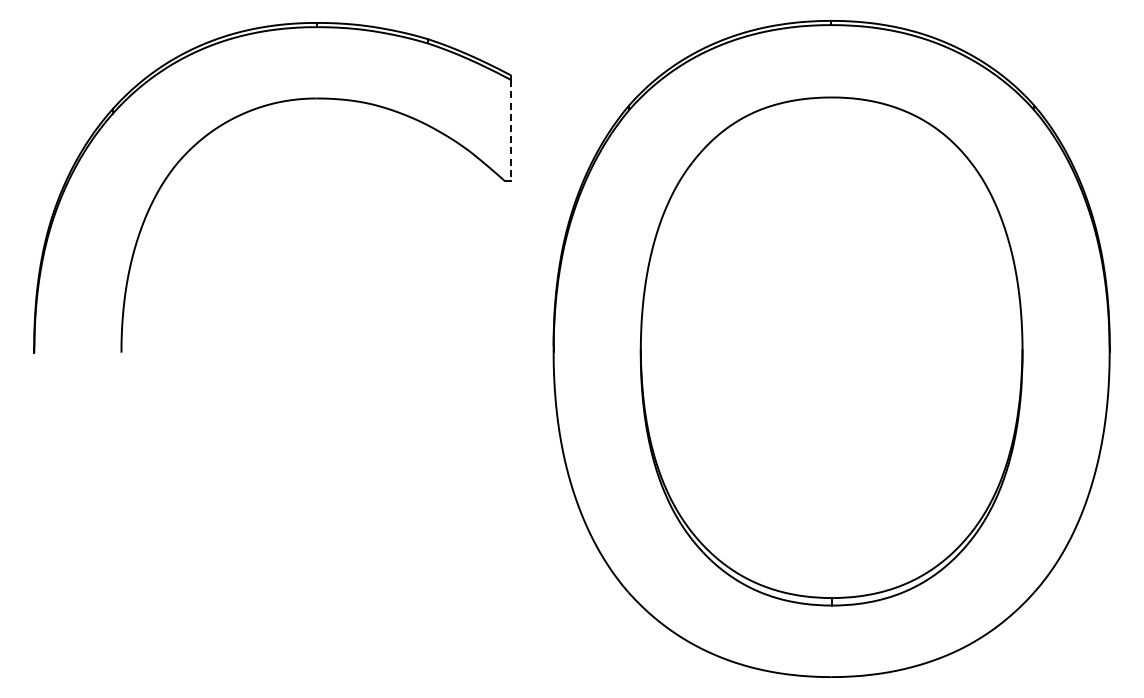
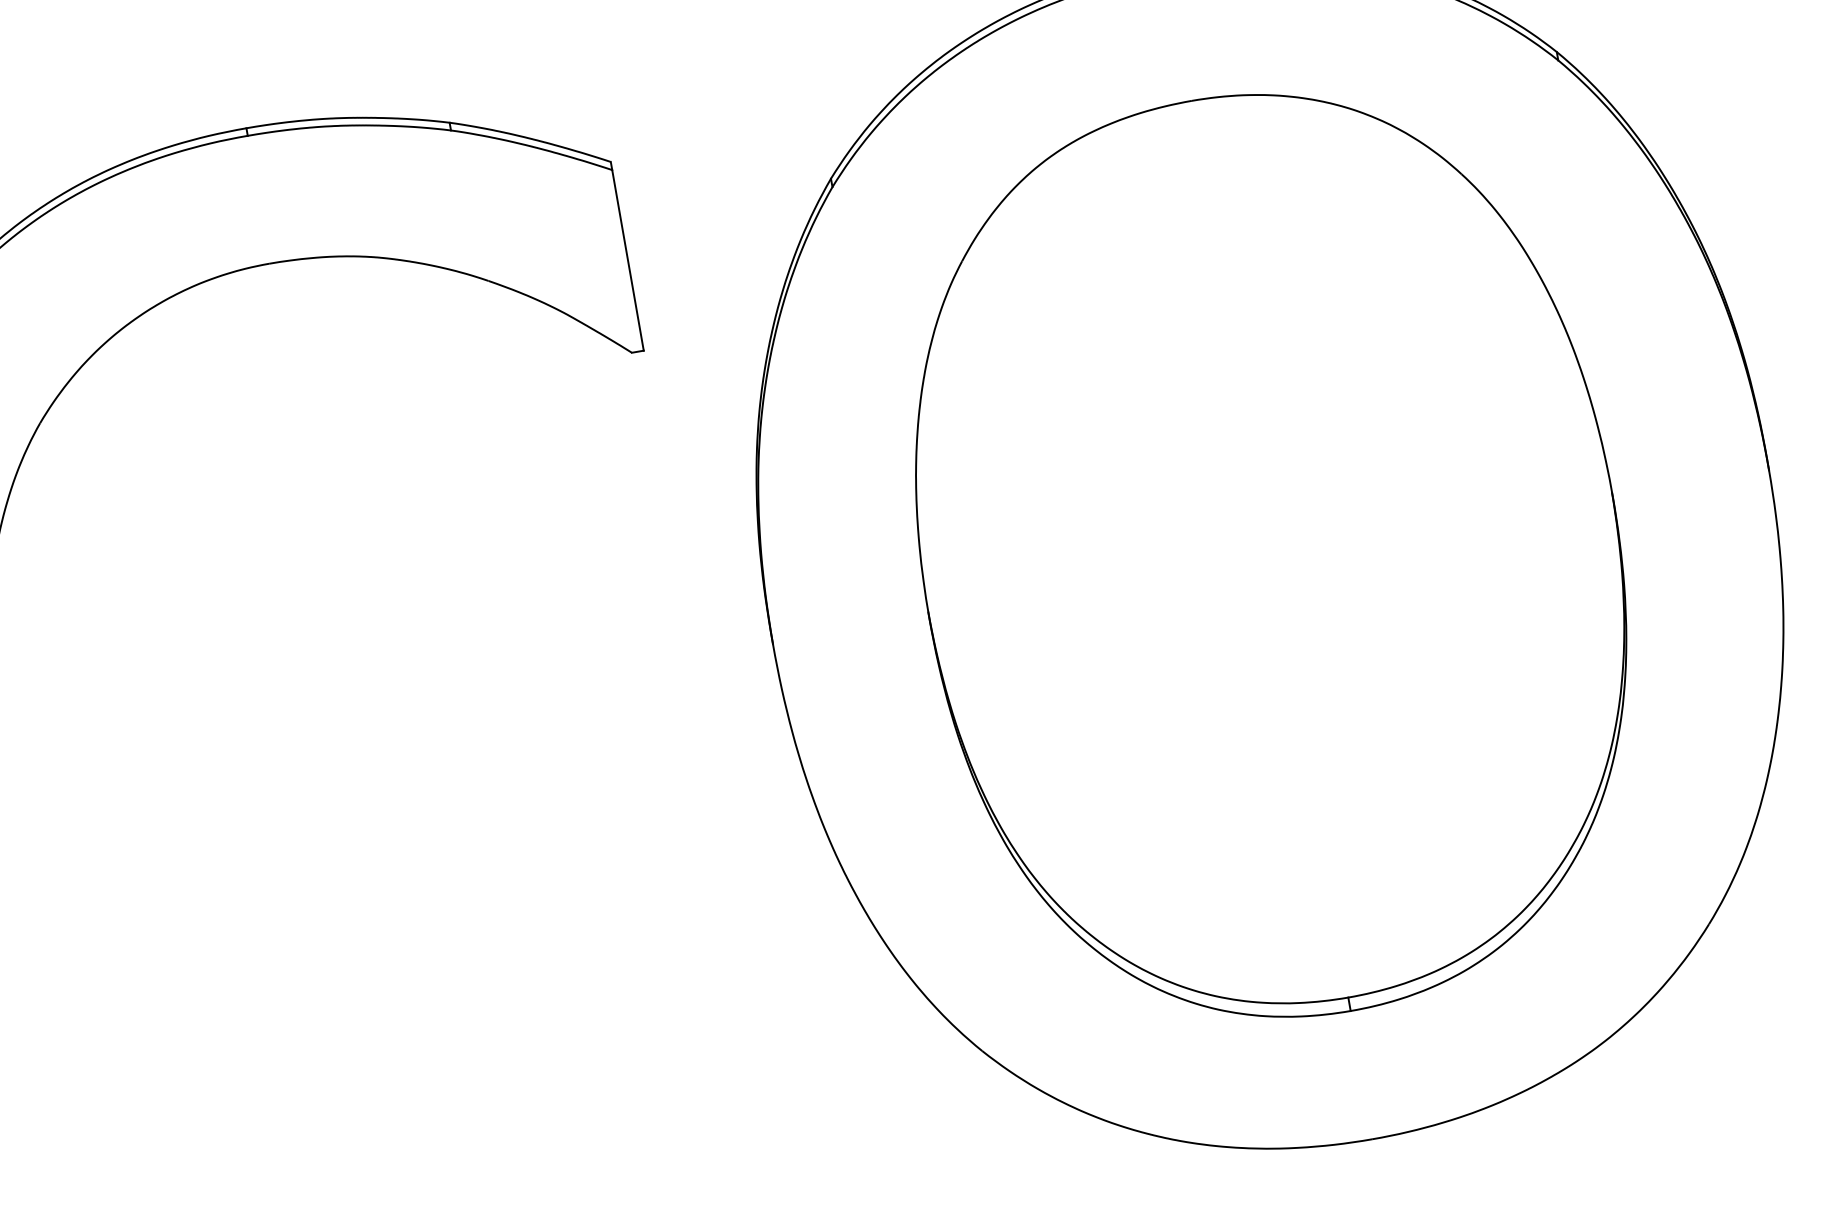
line: (511, 131) -> (628, 261), dashed -> solid

